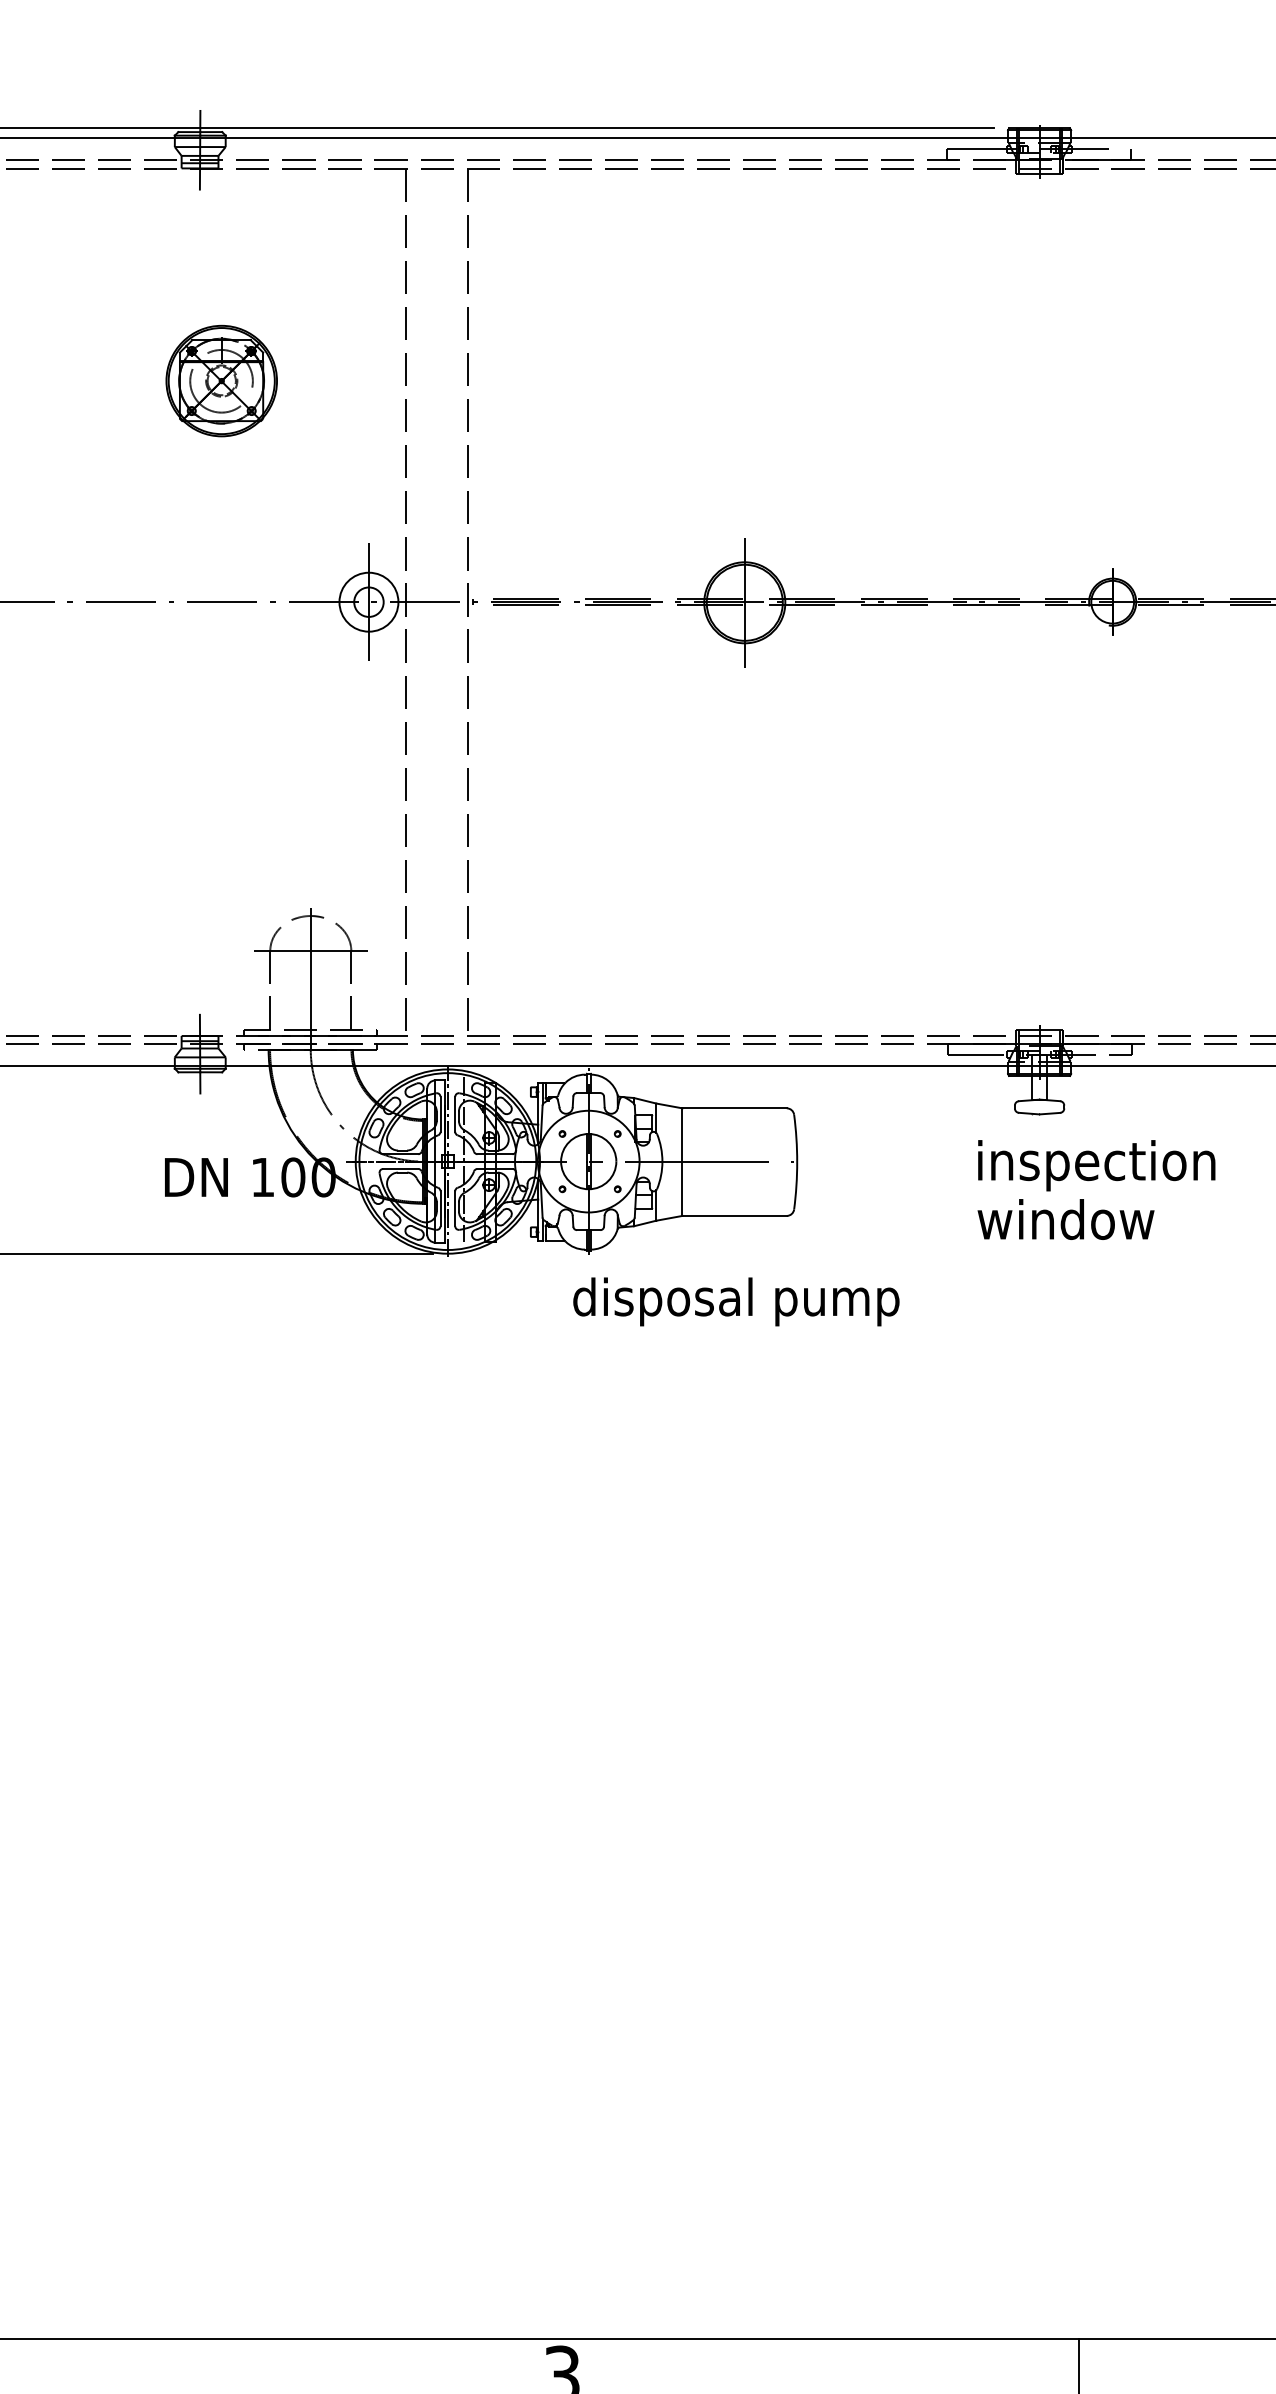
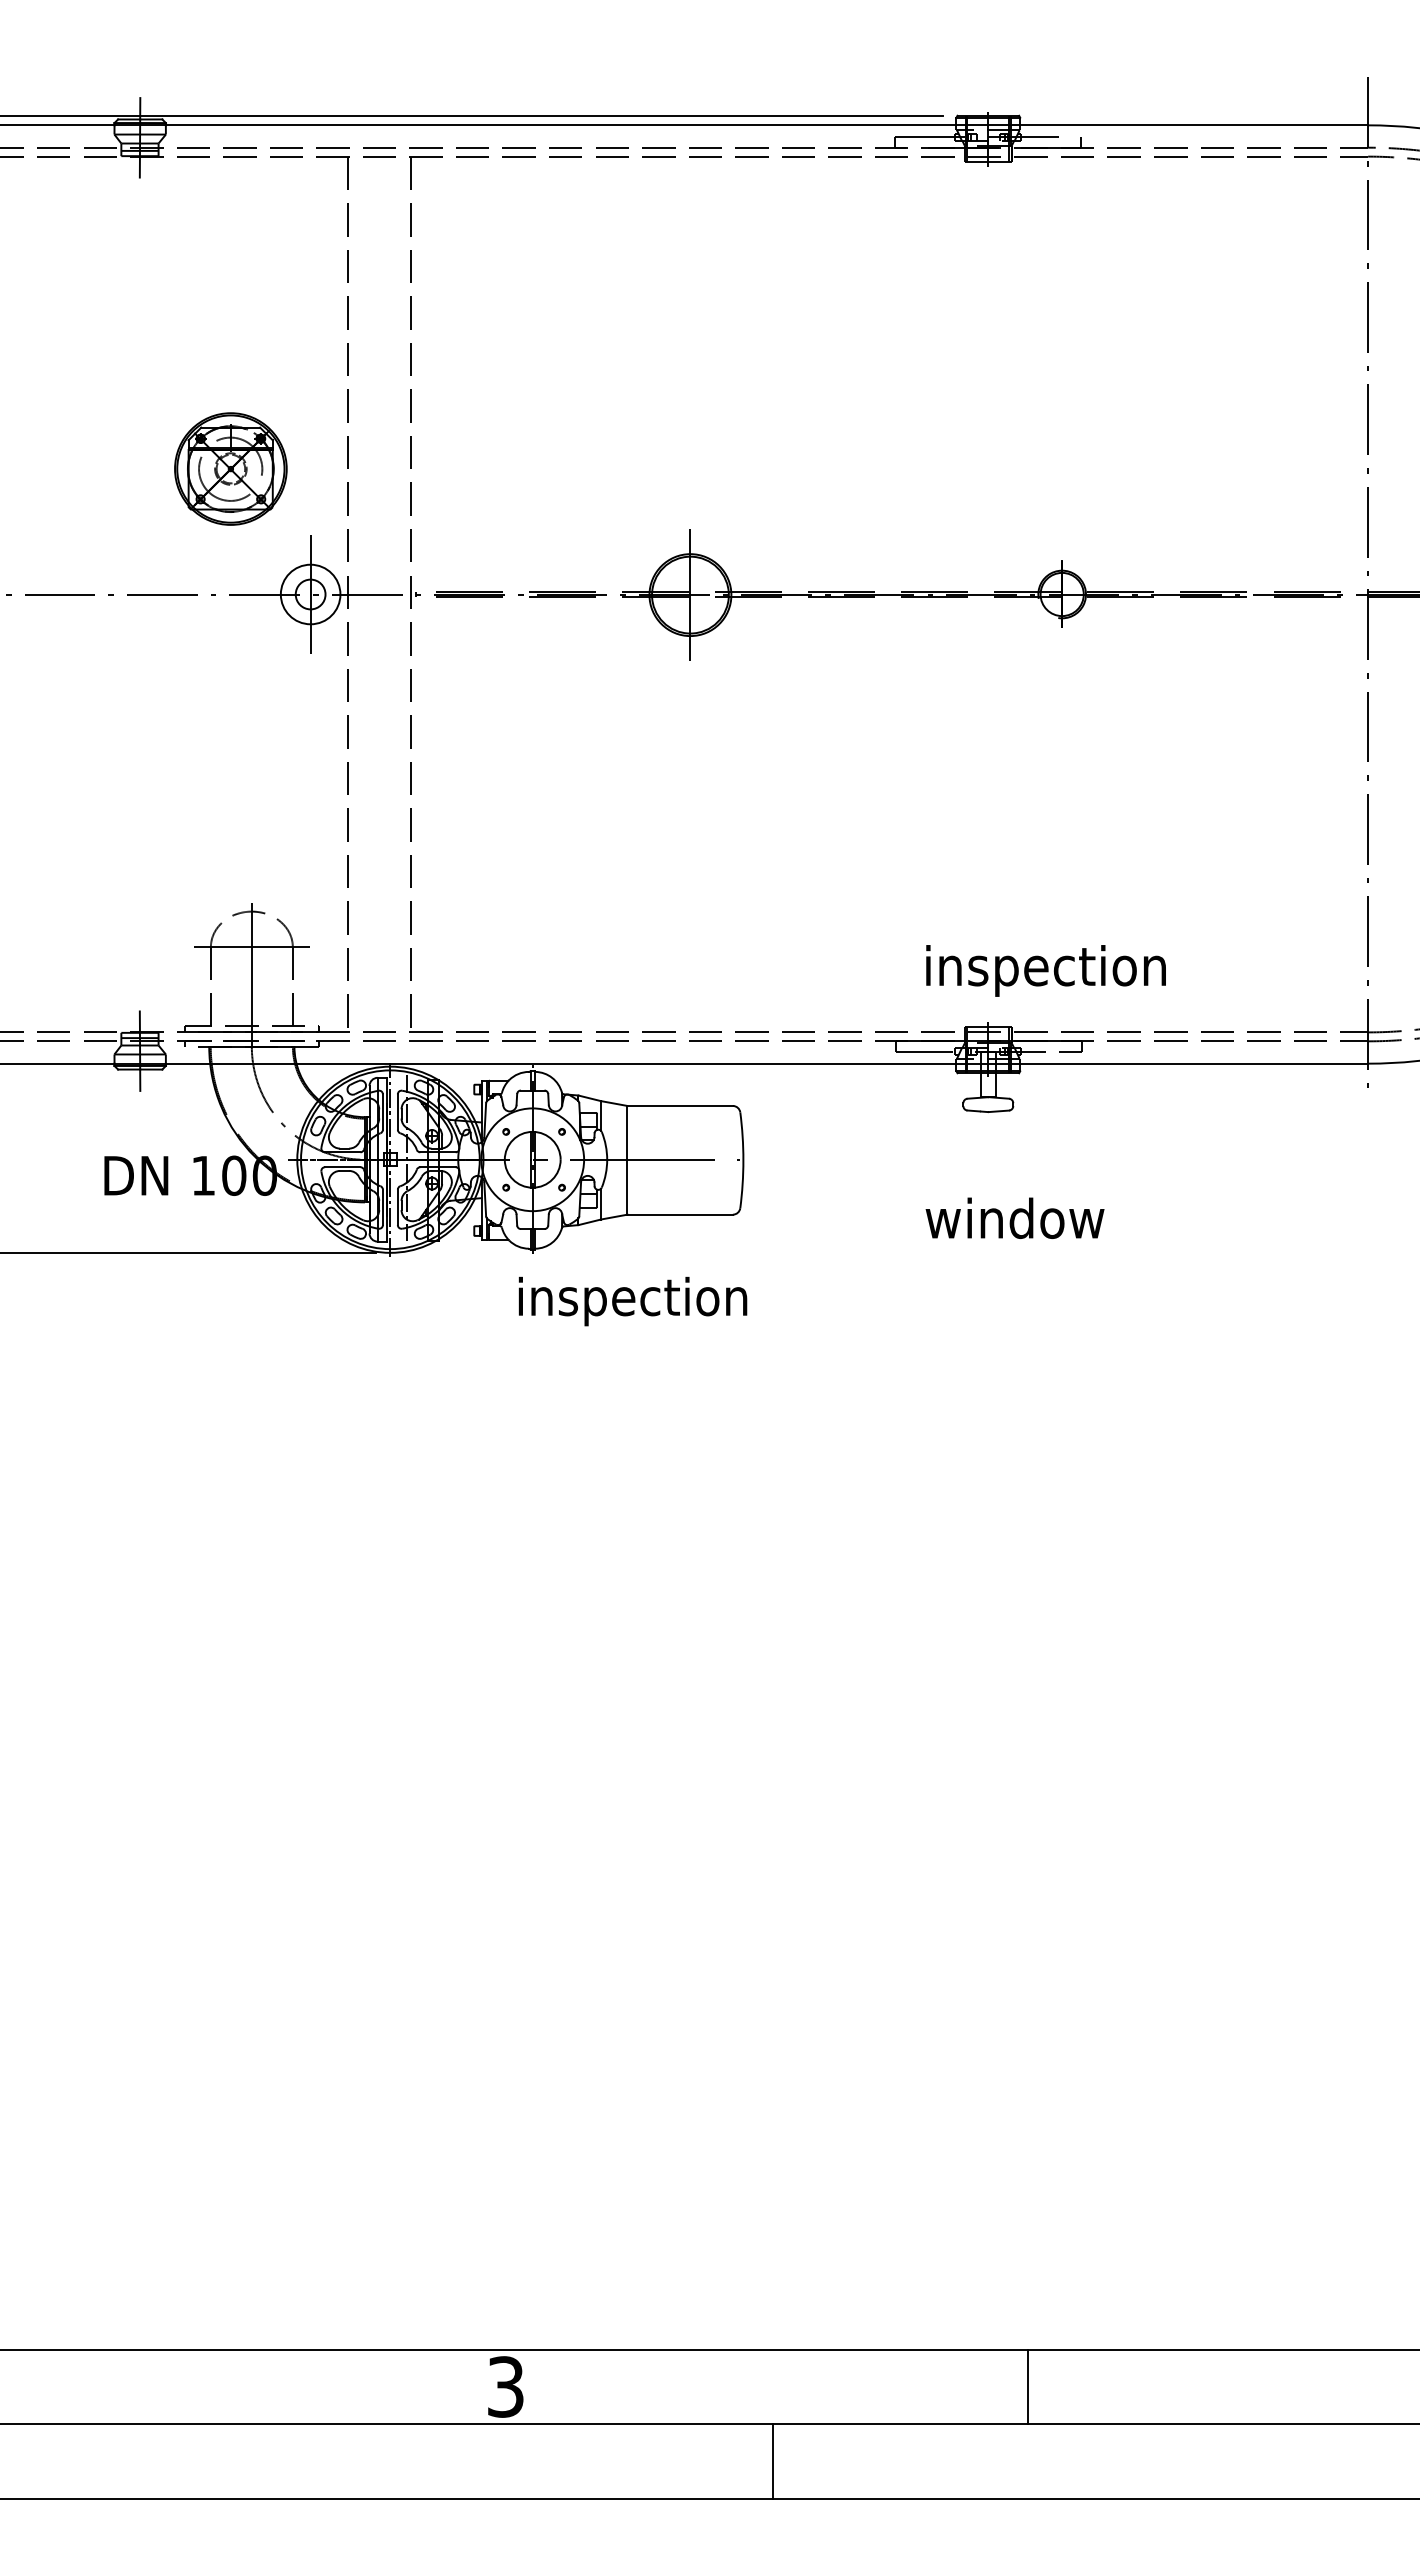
part: (221, 380) -> (230, 468), moved
text: (1096, 1165) -> (1045, 970), moved
text: (735, 1301) -> (681, 1301), disposal pump -> inspection

